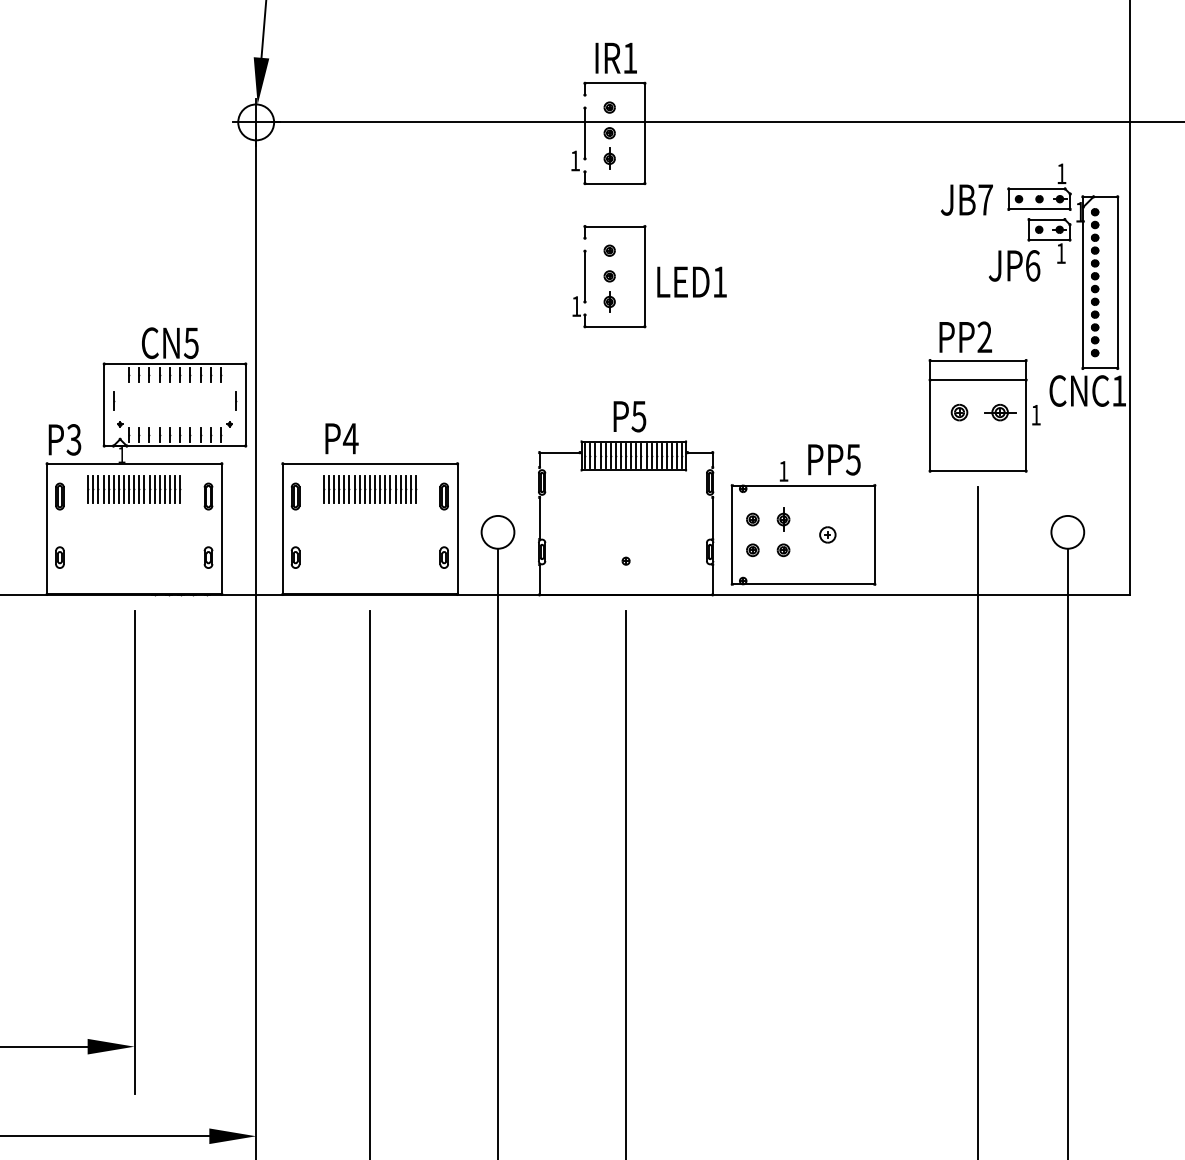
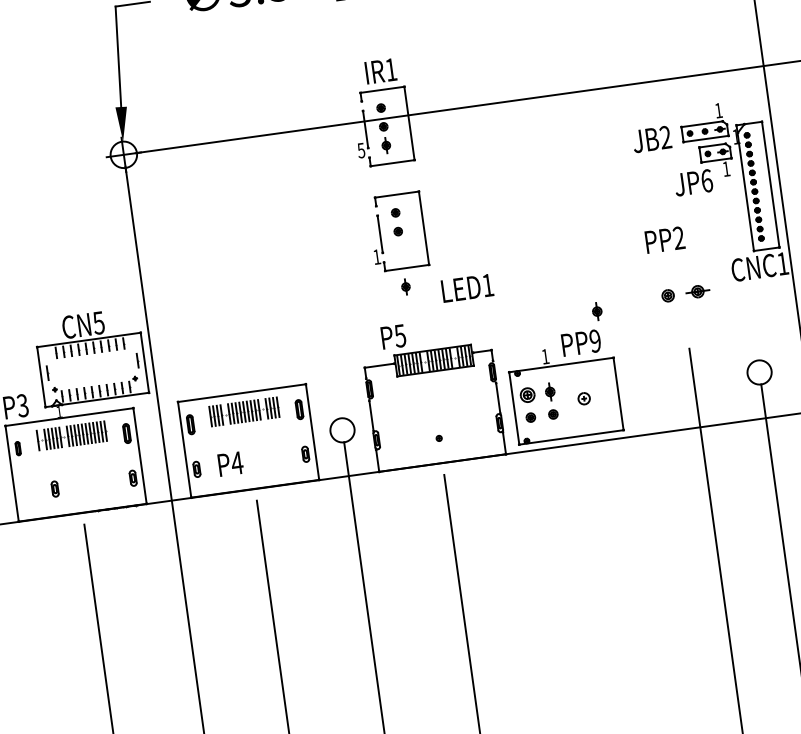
text: (575, 160) -> (361, 150), 1 -> 5
text: (985, 199) -> (665, 137), JB7 -> JB2
text: (691, 281) -> (467, 287), moved
part: (609, 301) -> (405, 286), moved
part: (984, 415) -> (686, 295), removed
text: (629, 416) -> (393, 336), moved
part: (861, 420) -> (597, 311), added
text: (341, 438) -> (230, 463), moved
line: (620, 455) -> (424, 361), removed
line: (661, 455) -> (454, 357), removed
text: (853, 459) -> (595, 340), PP5 -> PP9
line: (93, 489) -> (42, 440), removed
line: (124, 489) -> (64, 436), removed
line: (344, 489) -> (225, 414), removed
line: (395, 489) -> (263, 409), removed
part: (59, 496) -> (17, 448), size x0.7
part: (752, 519) -> (527, 395), size x1.6
part: (59, 557) -> (54, 489), moved

